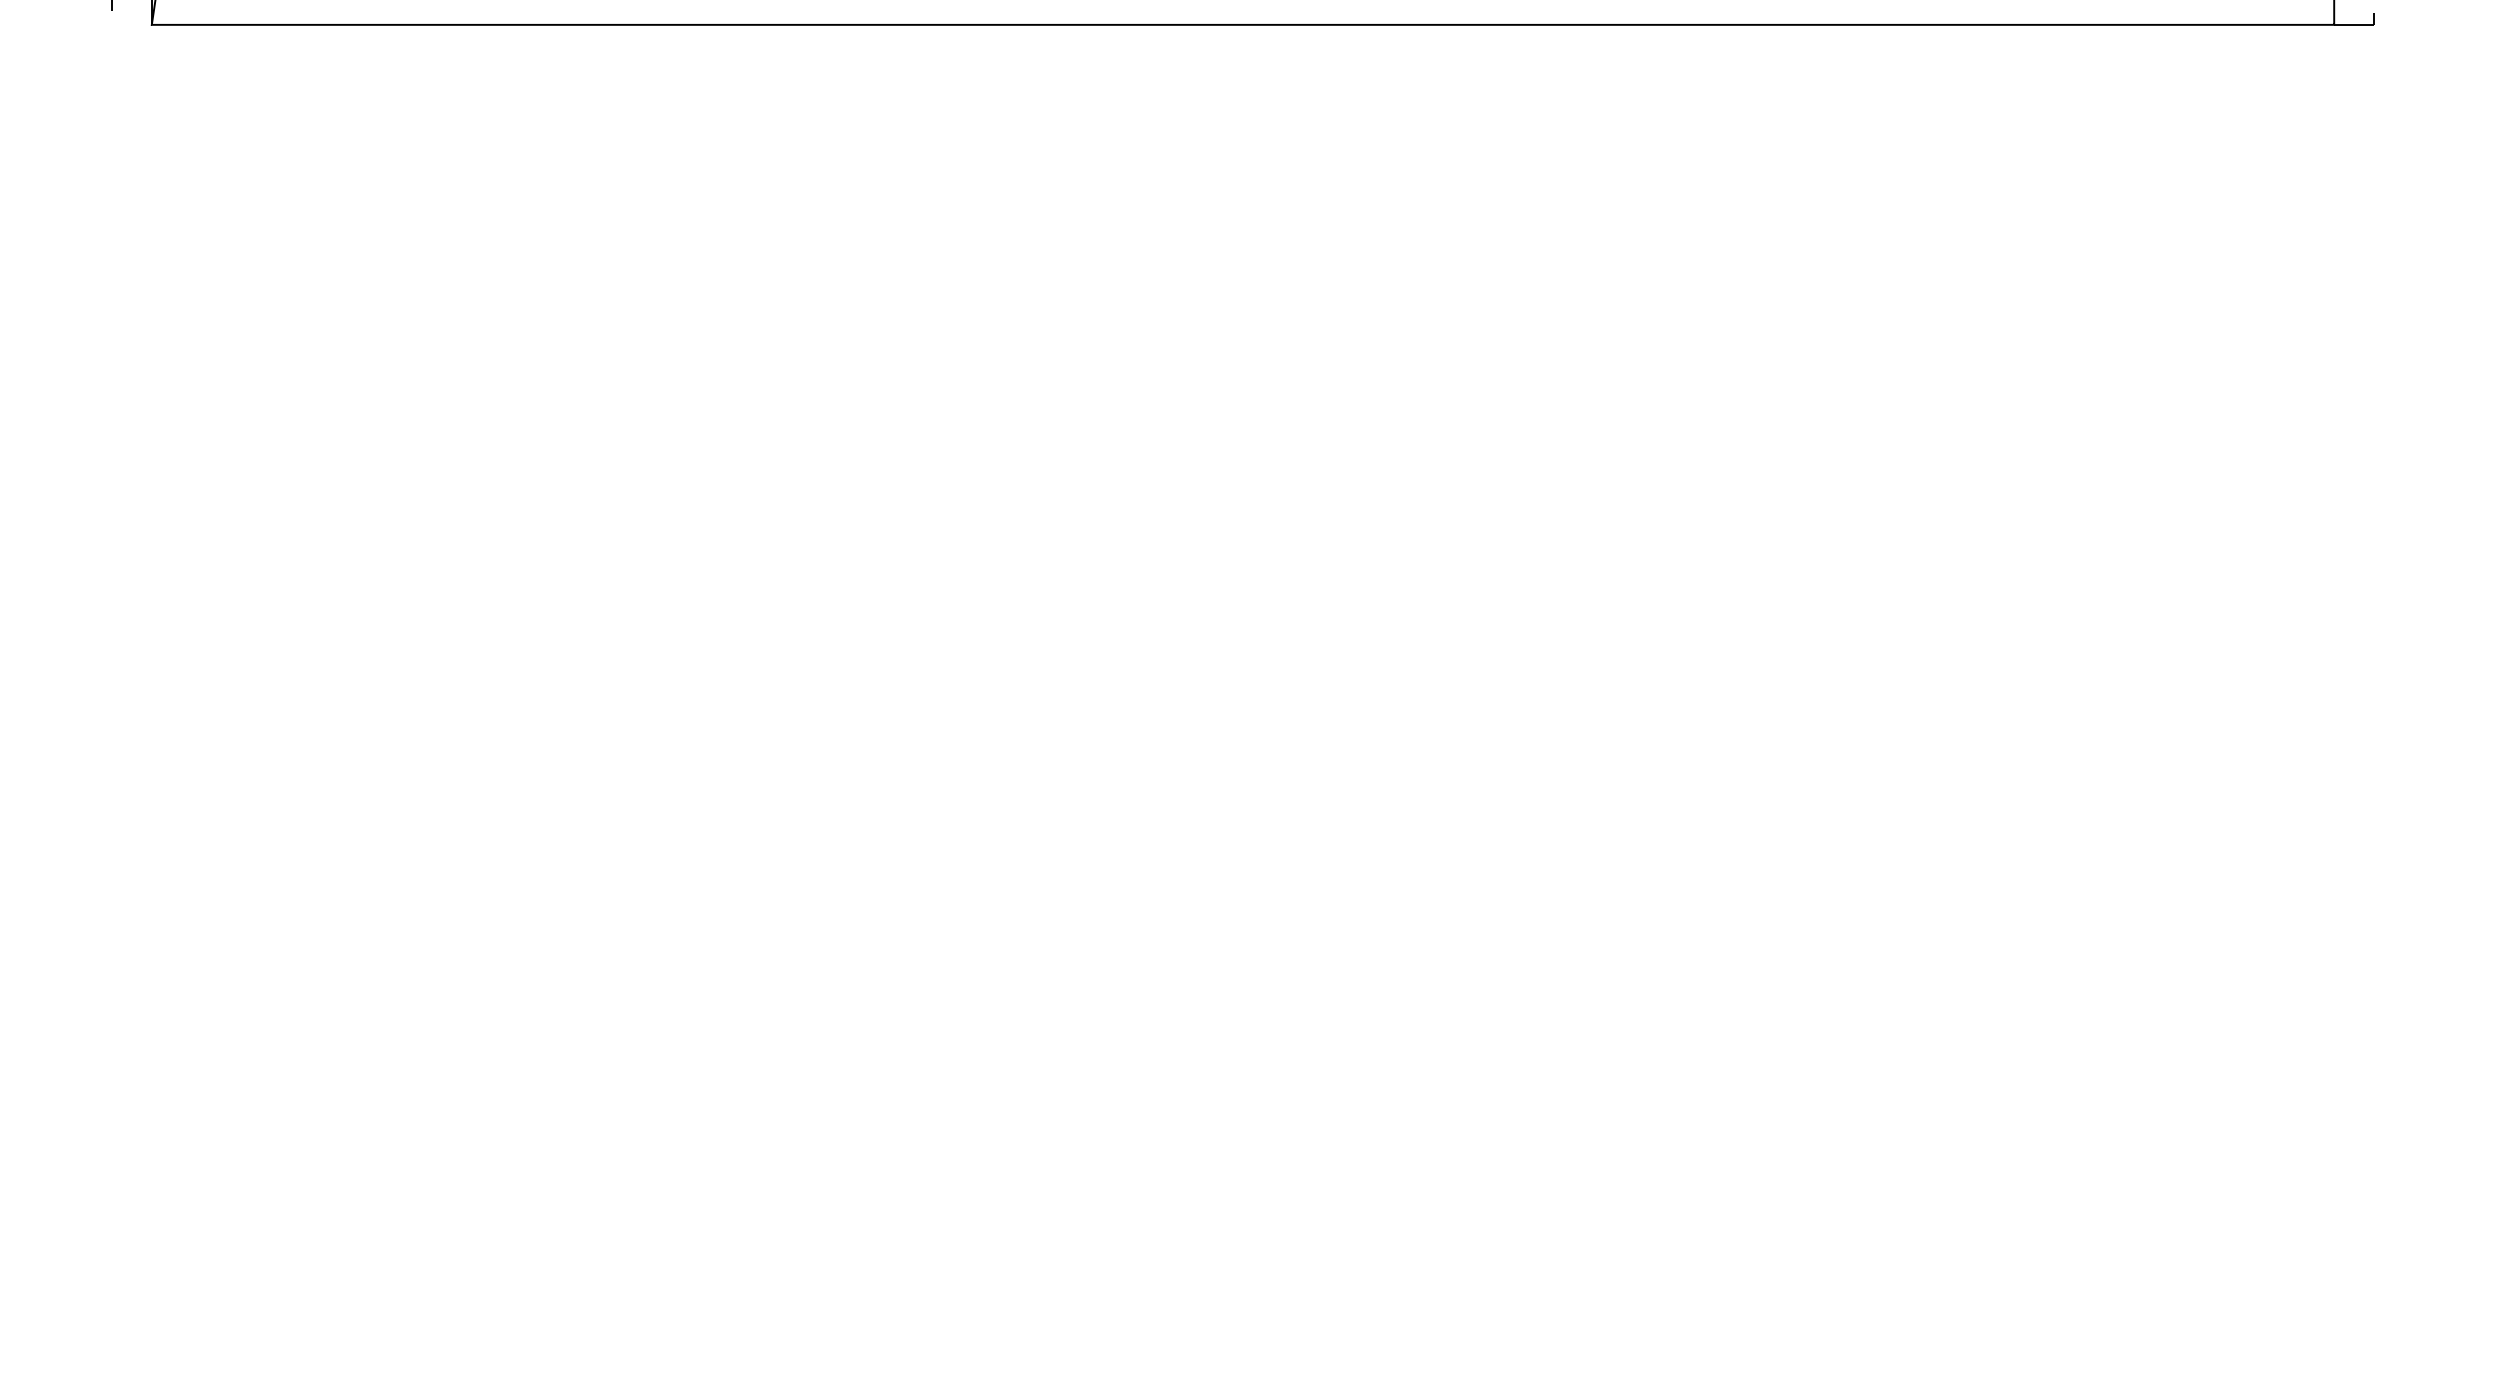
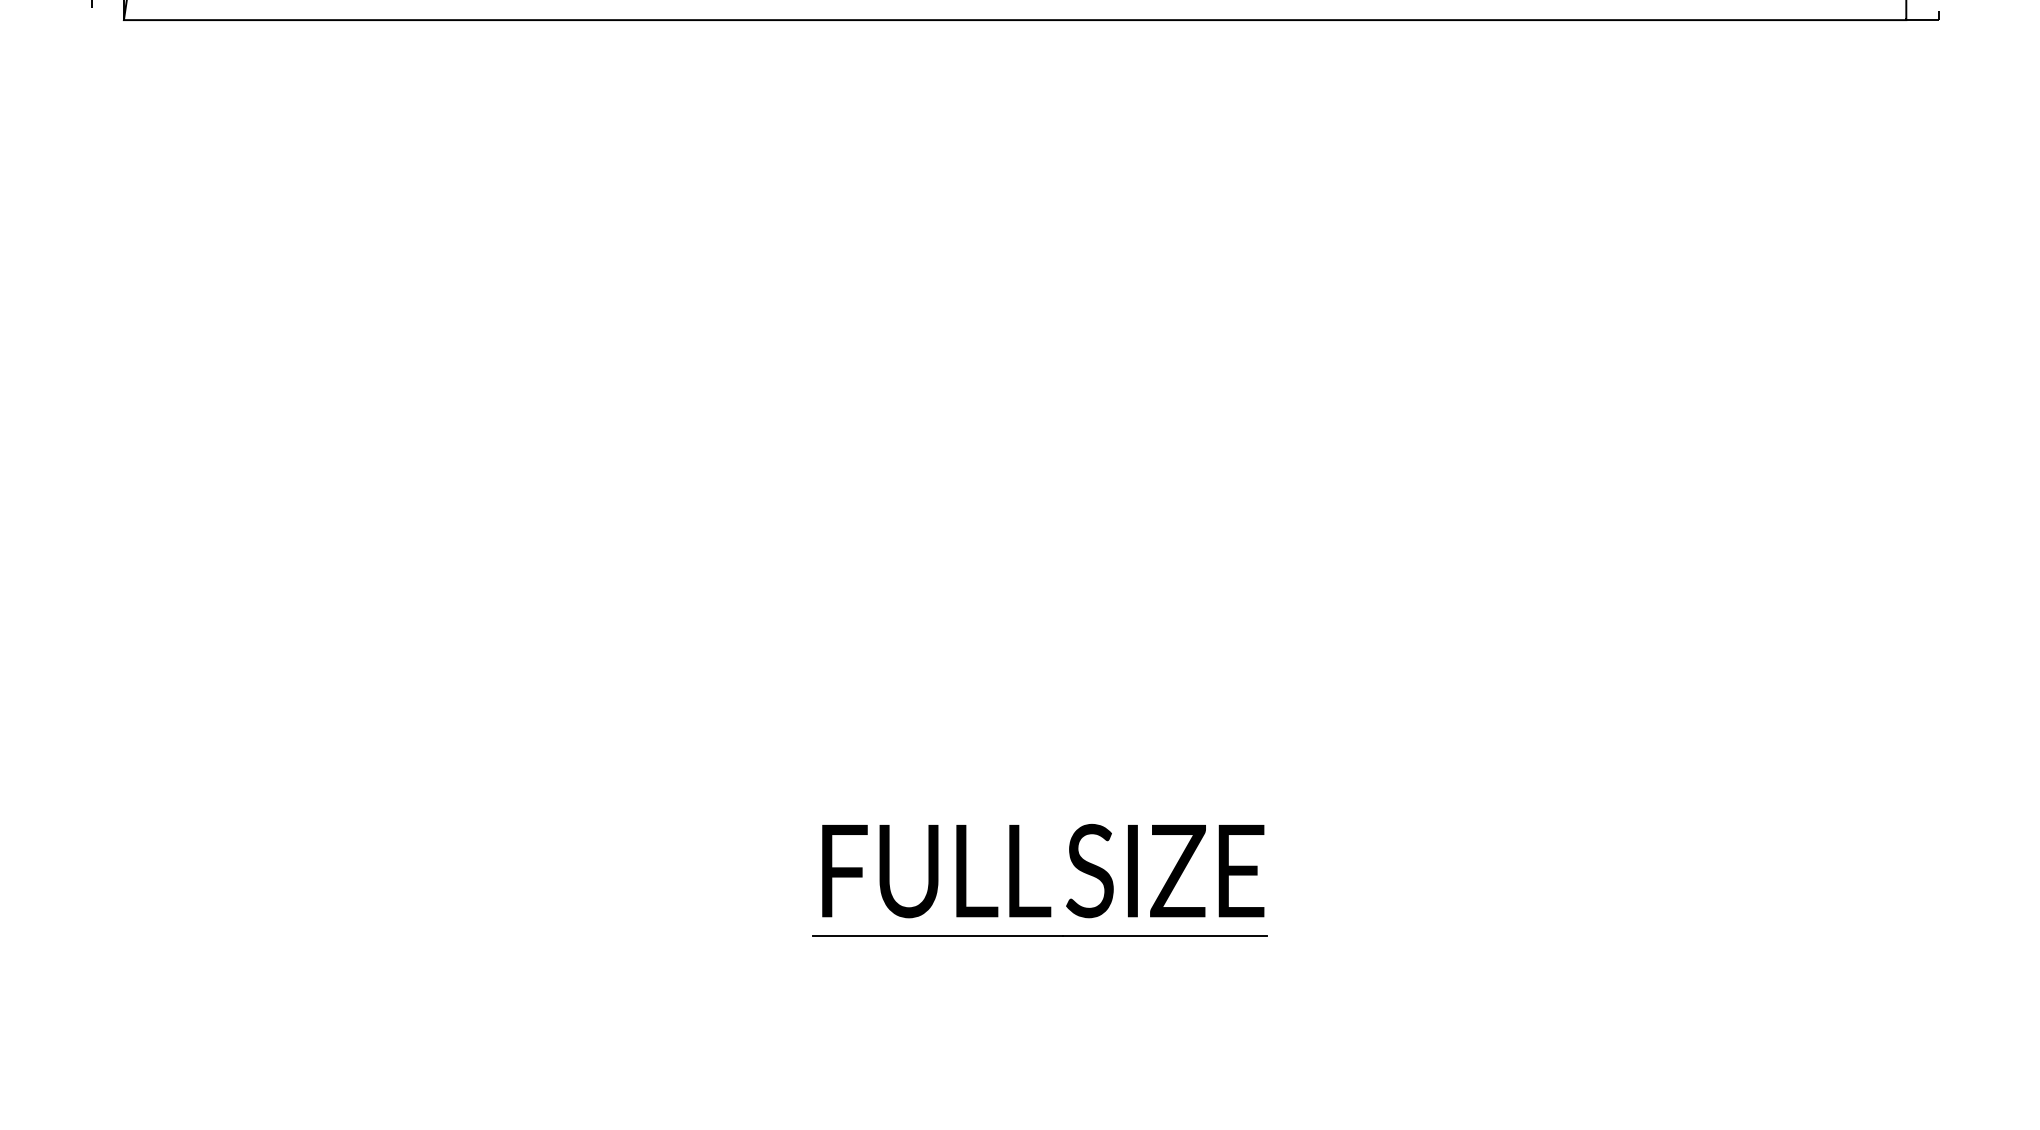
part: (1248, 1078) -> (1019, 880), added

